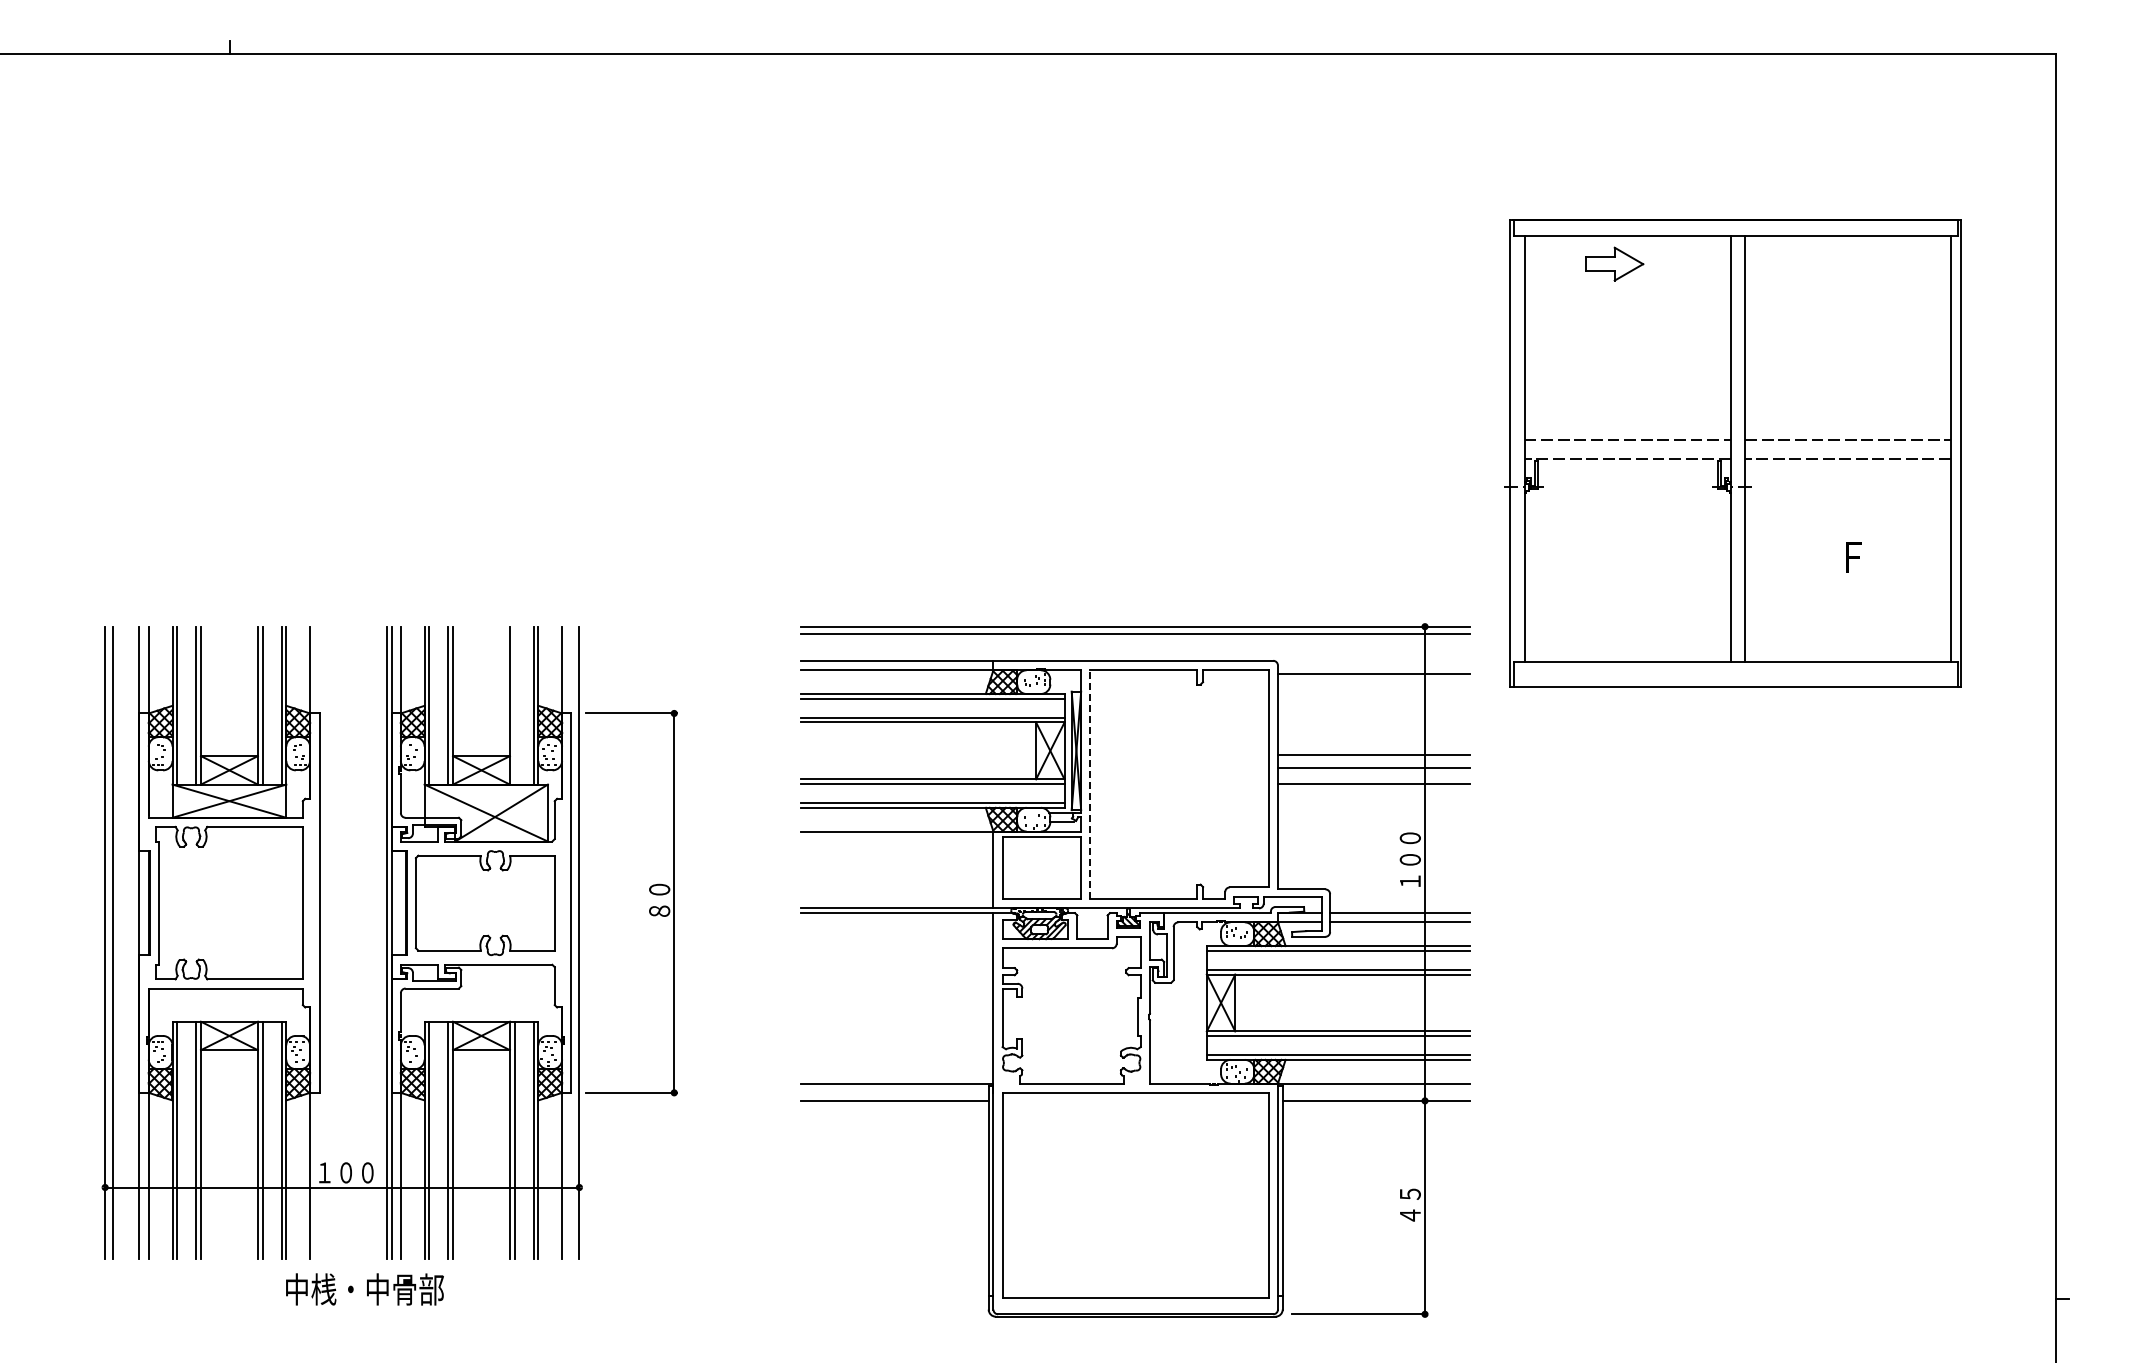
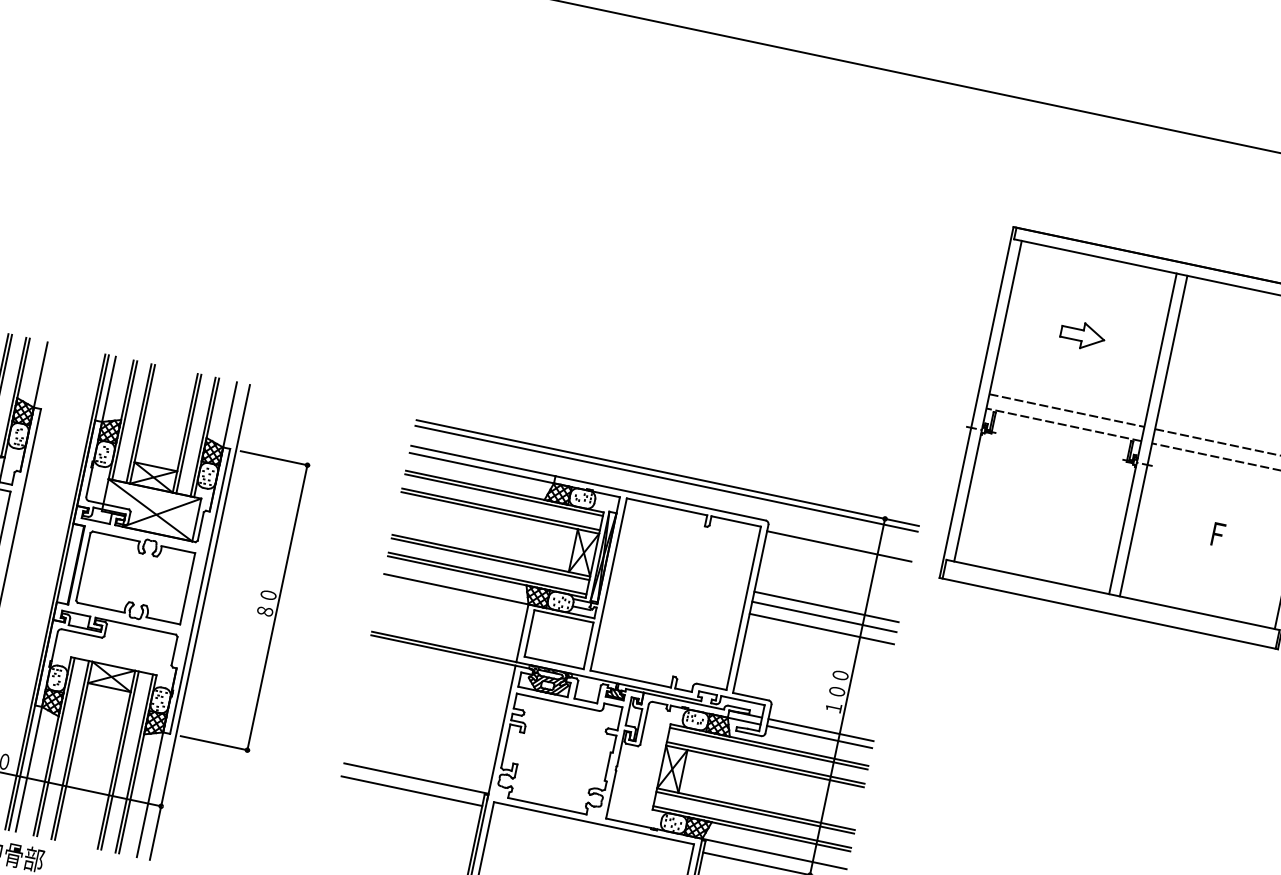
part: (1614, 263) -> (1082, 335), moved
line: (514, 705) -> (188, 433), added
line: (1090, 784) -> (608, 584), dashed -> solid

